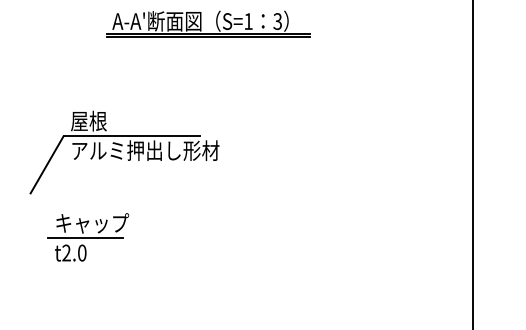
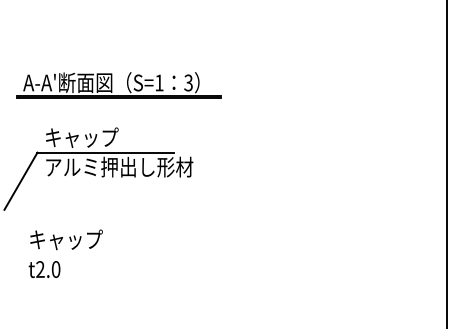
part: (201, 23) -> (112, 84), moved
text: (107, 120) -> (81, 136), 屋根 -> キャップ
line: (85, 238) -> (59, 254), removed

